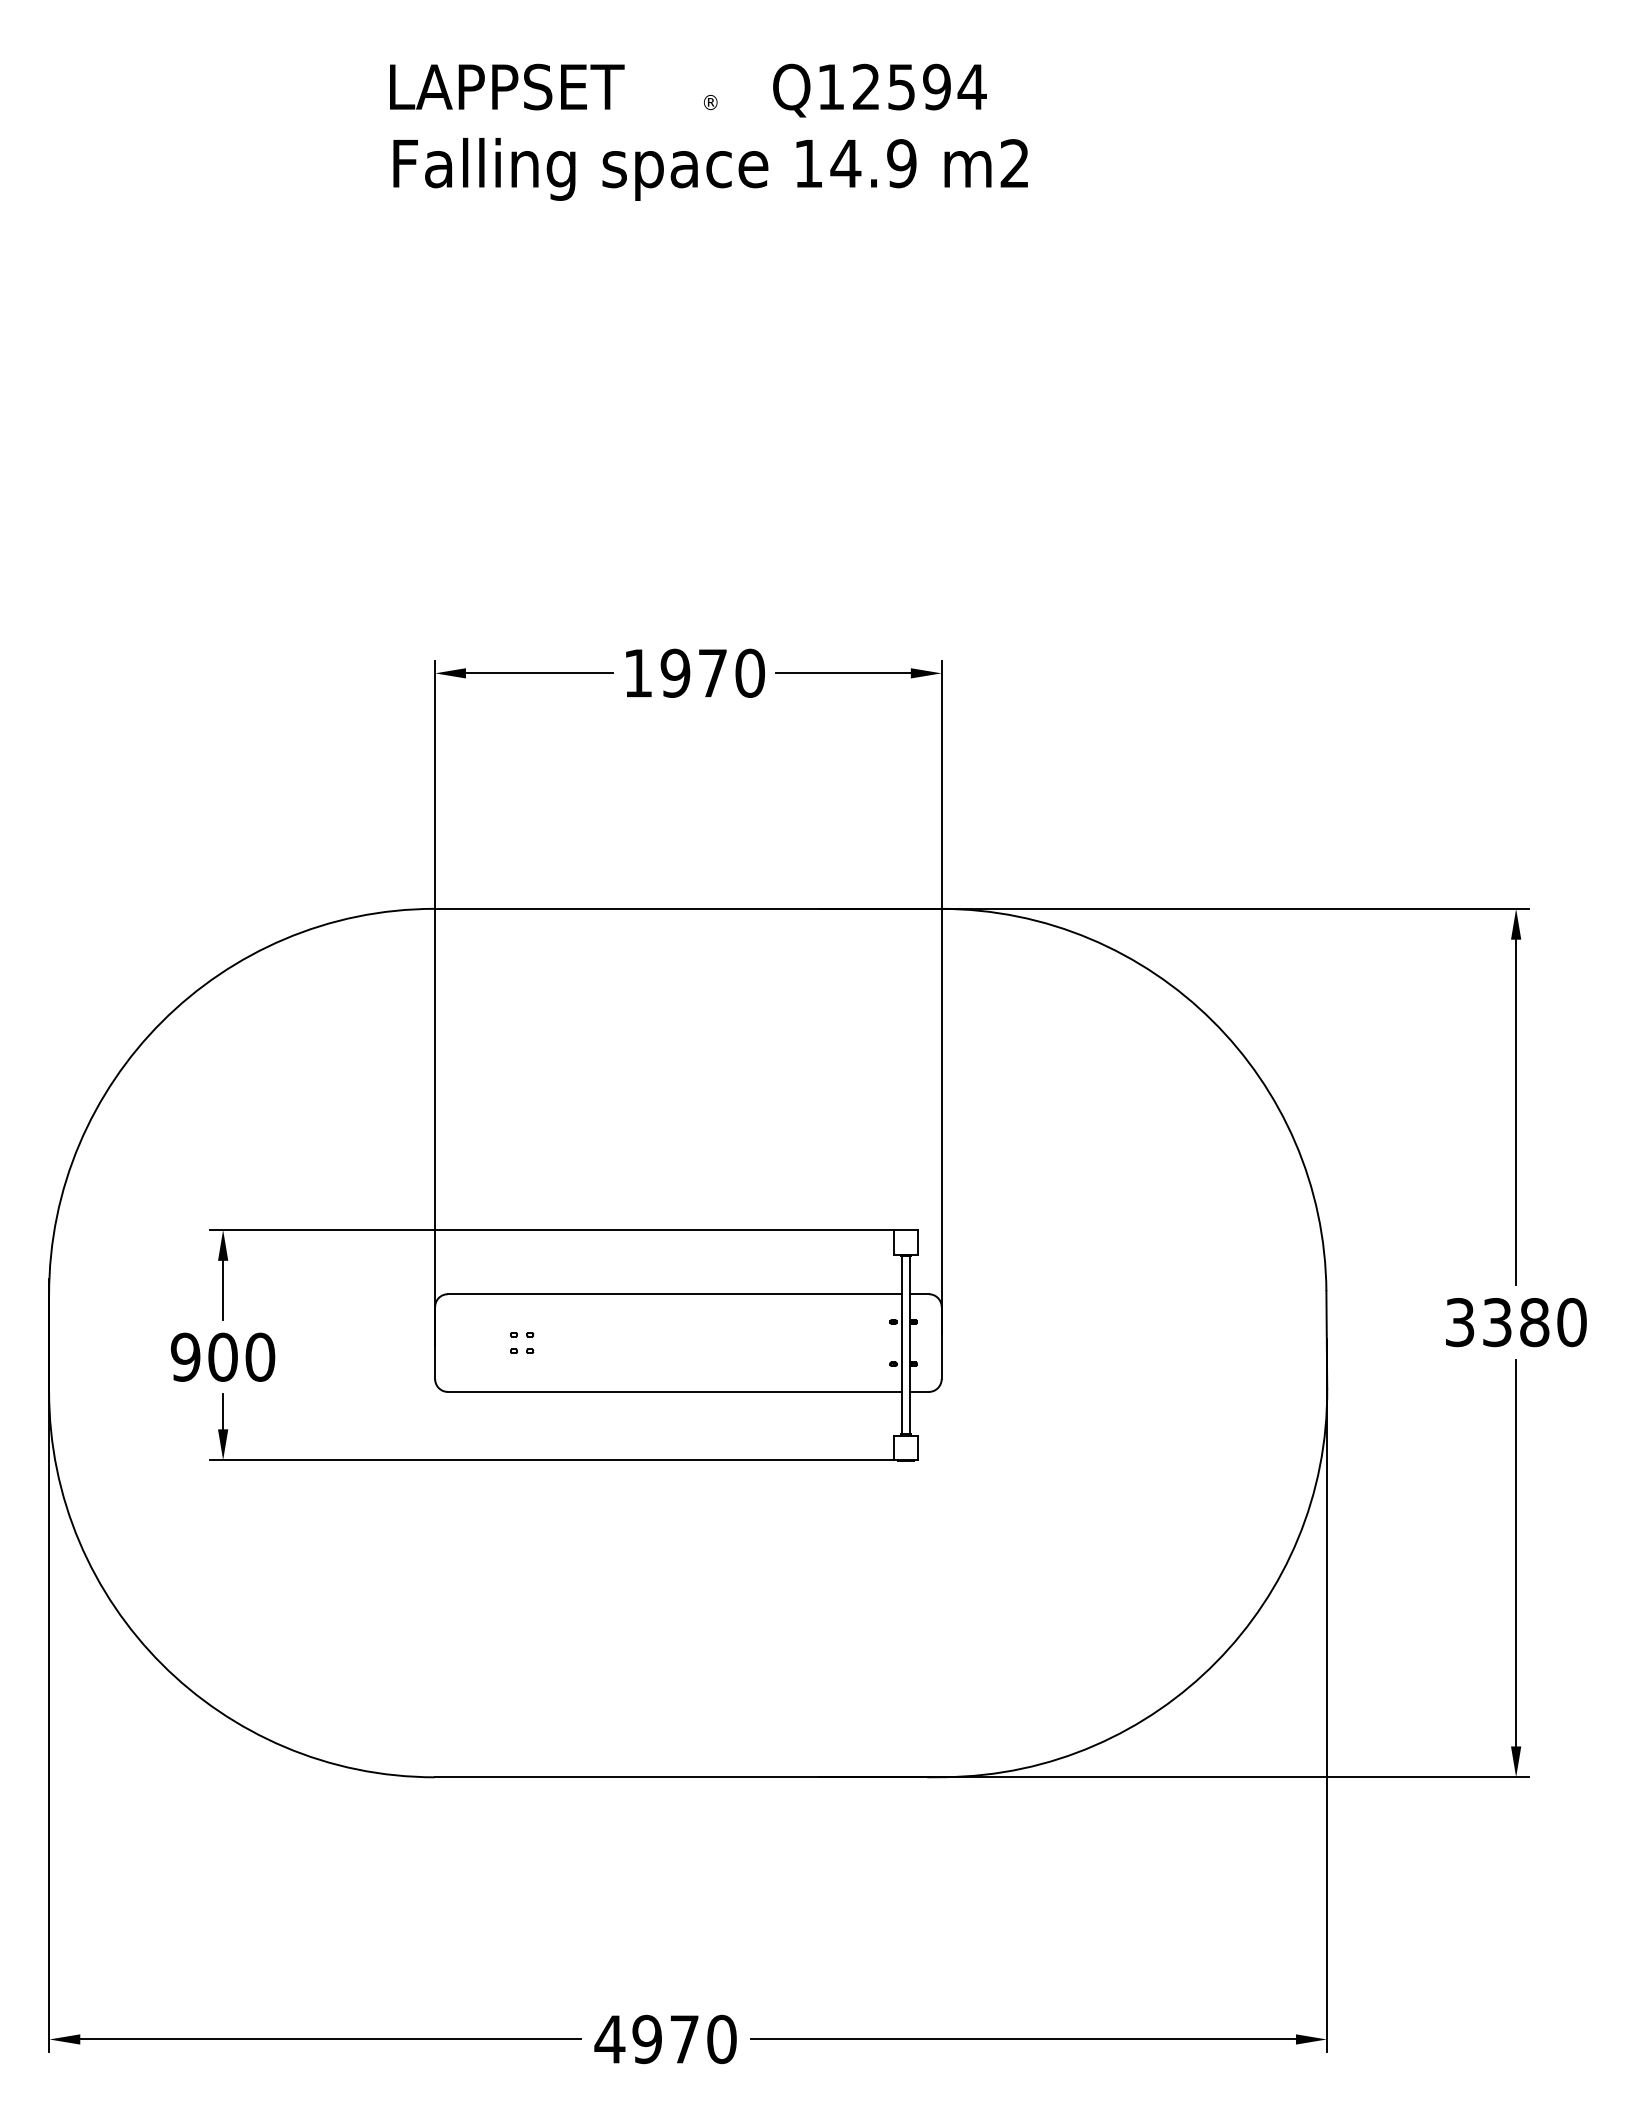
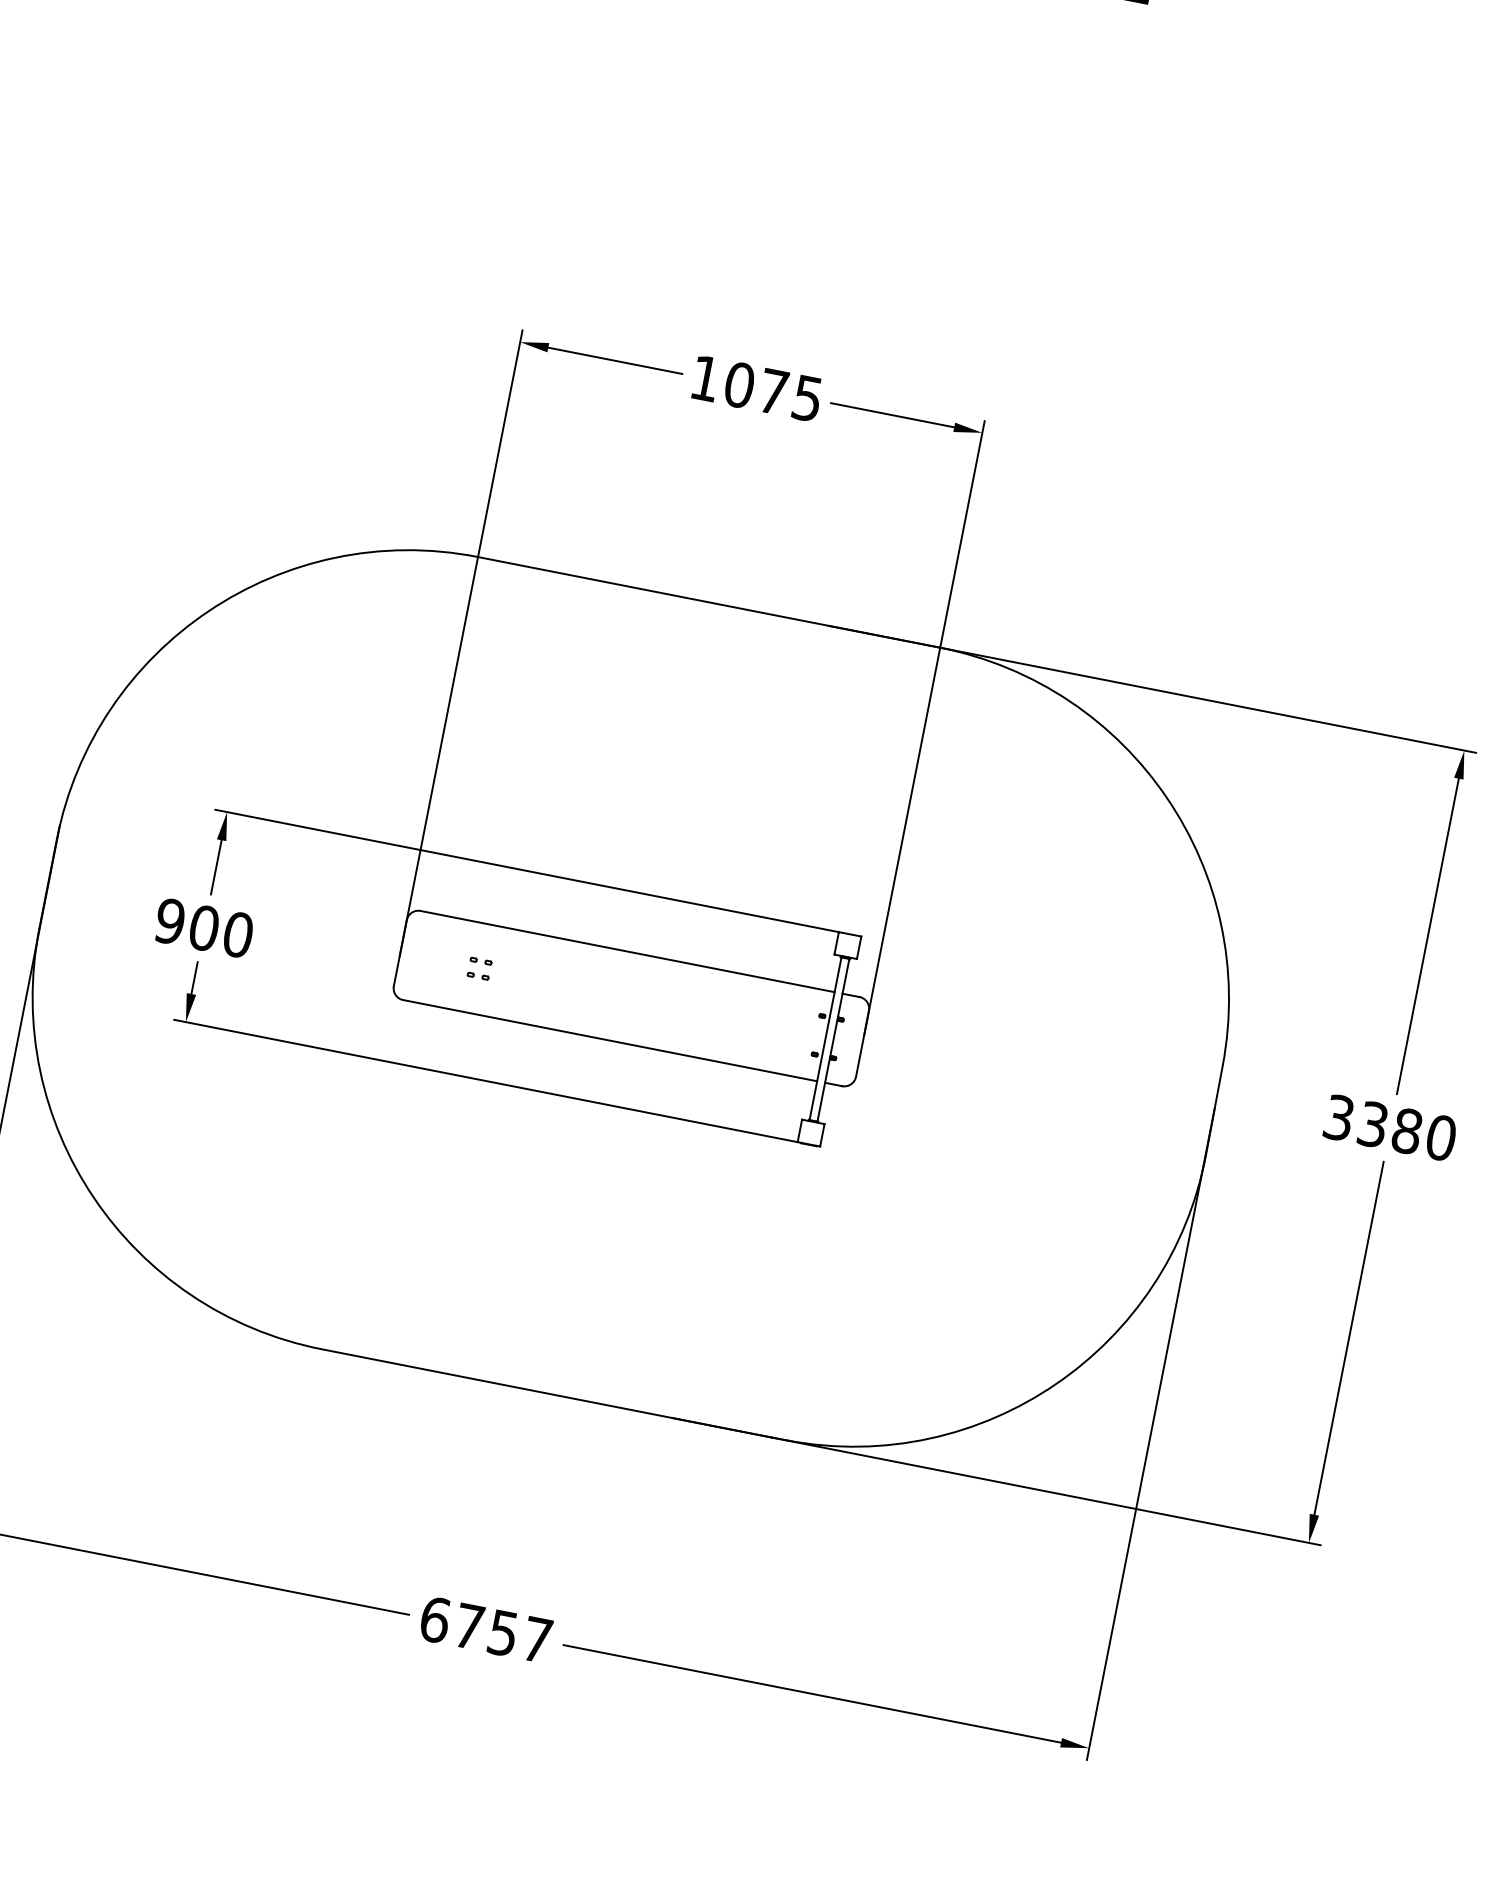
text: (712, 672) -> (773, 391), 1970 -> 1075
text: (665, 2039) -> (485, 1629), 4970 -> 6757

